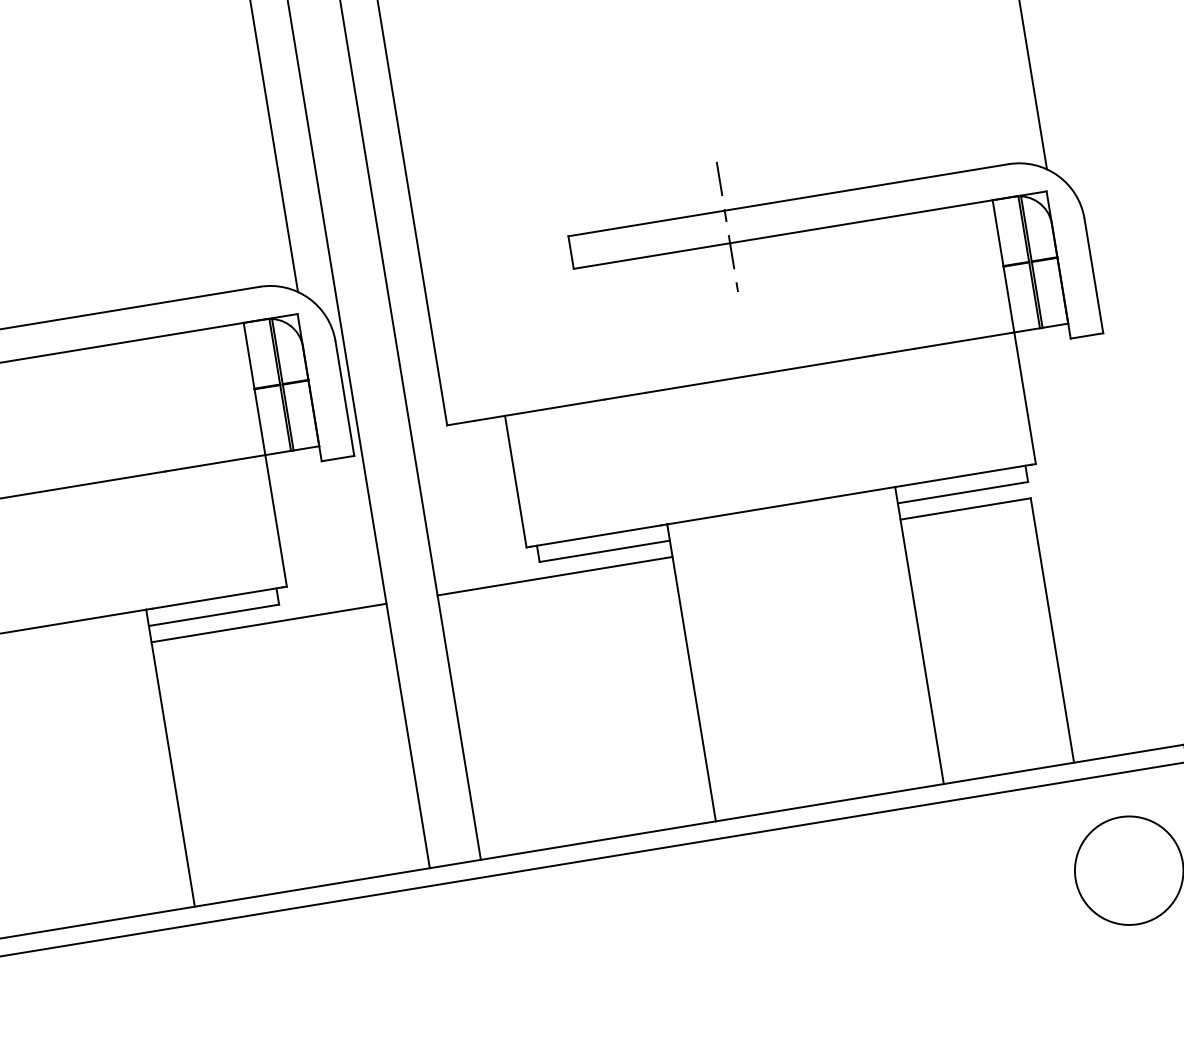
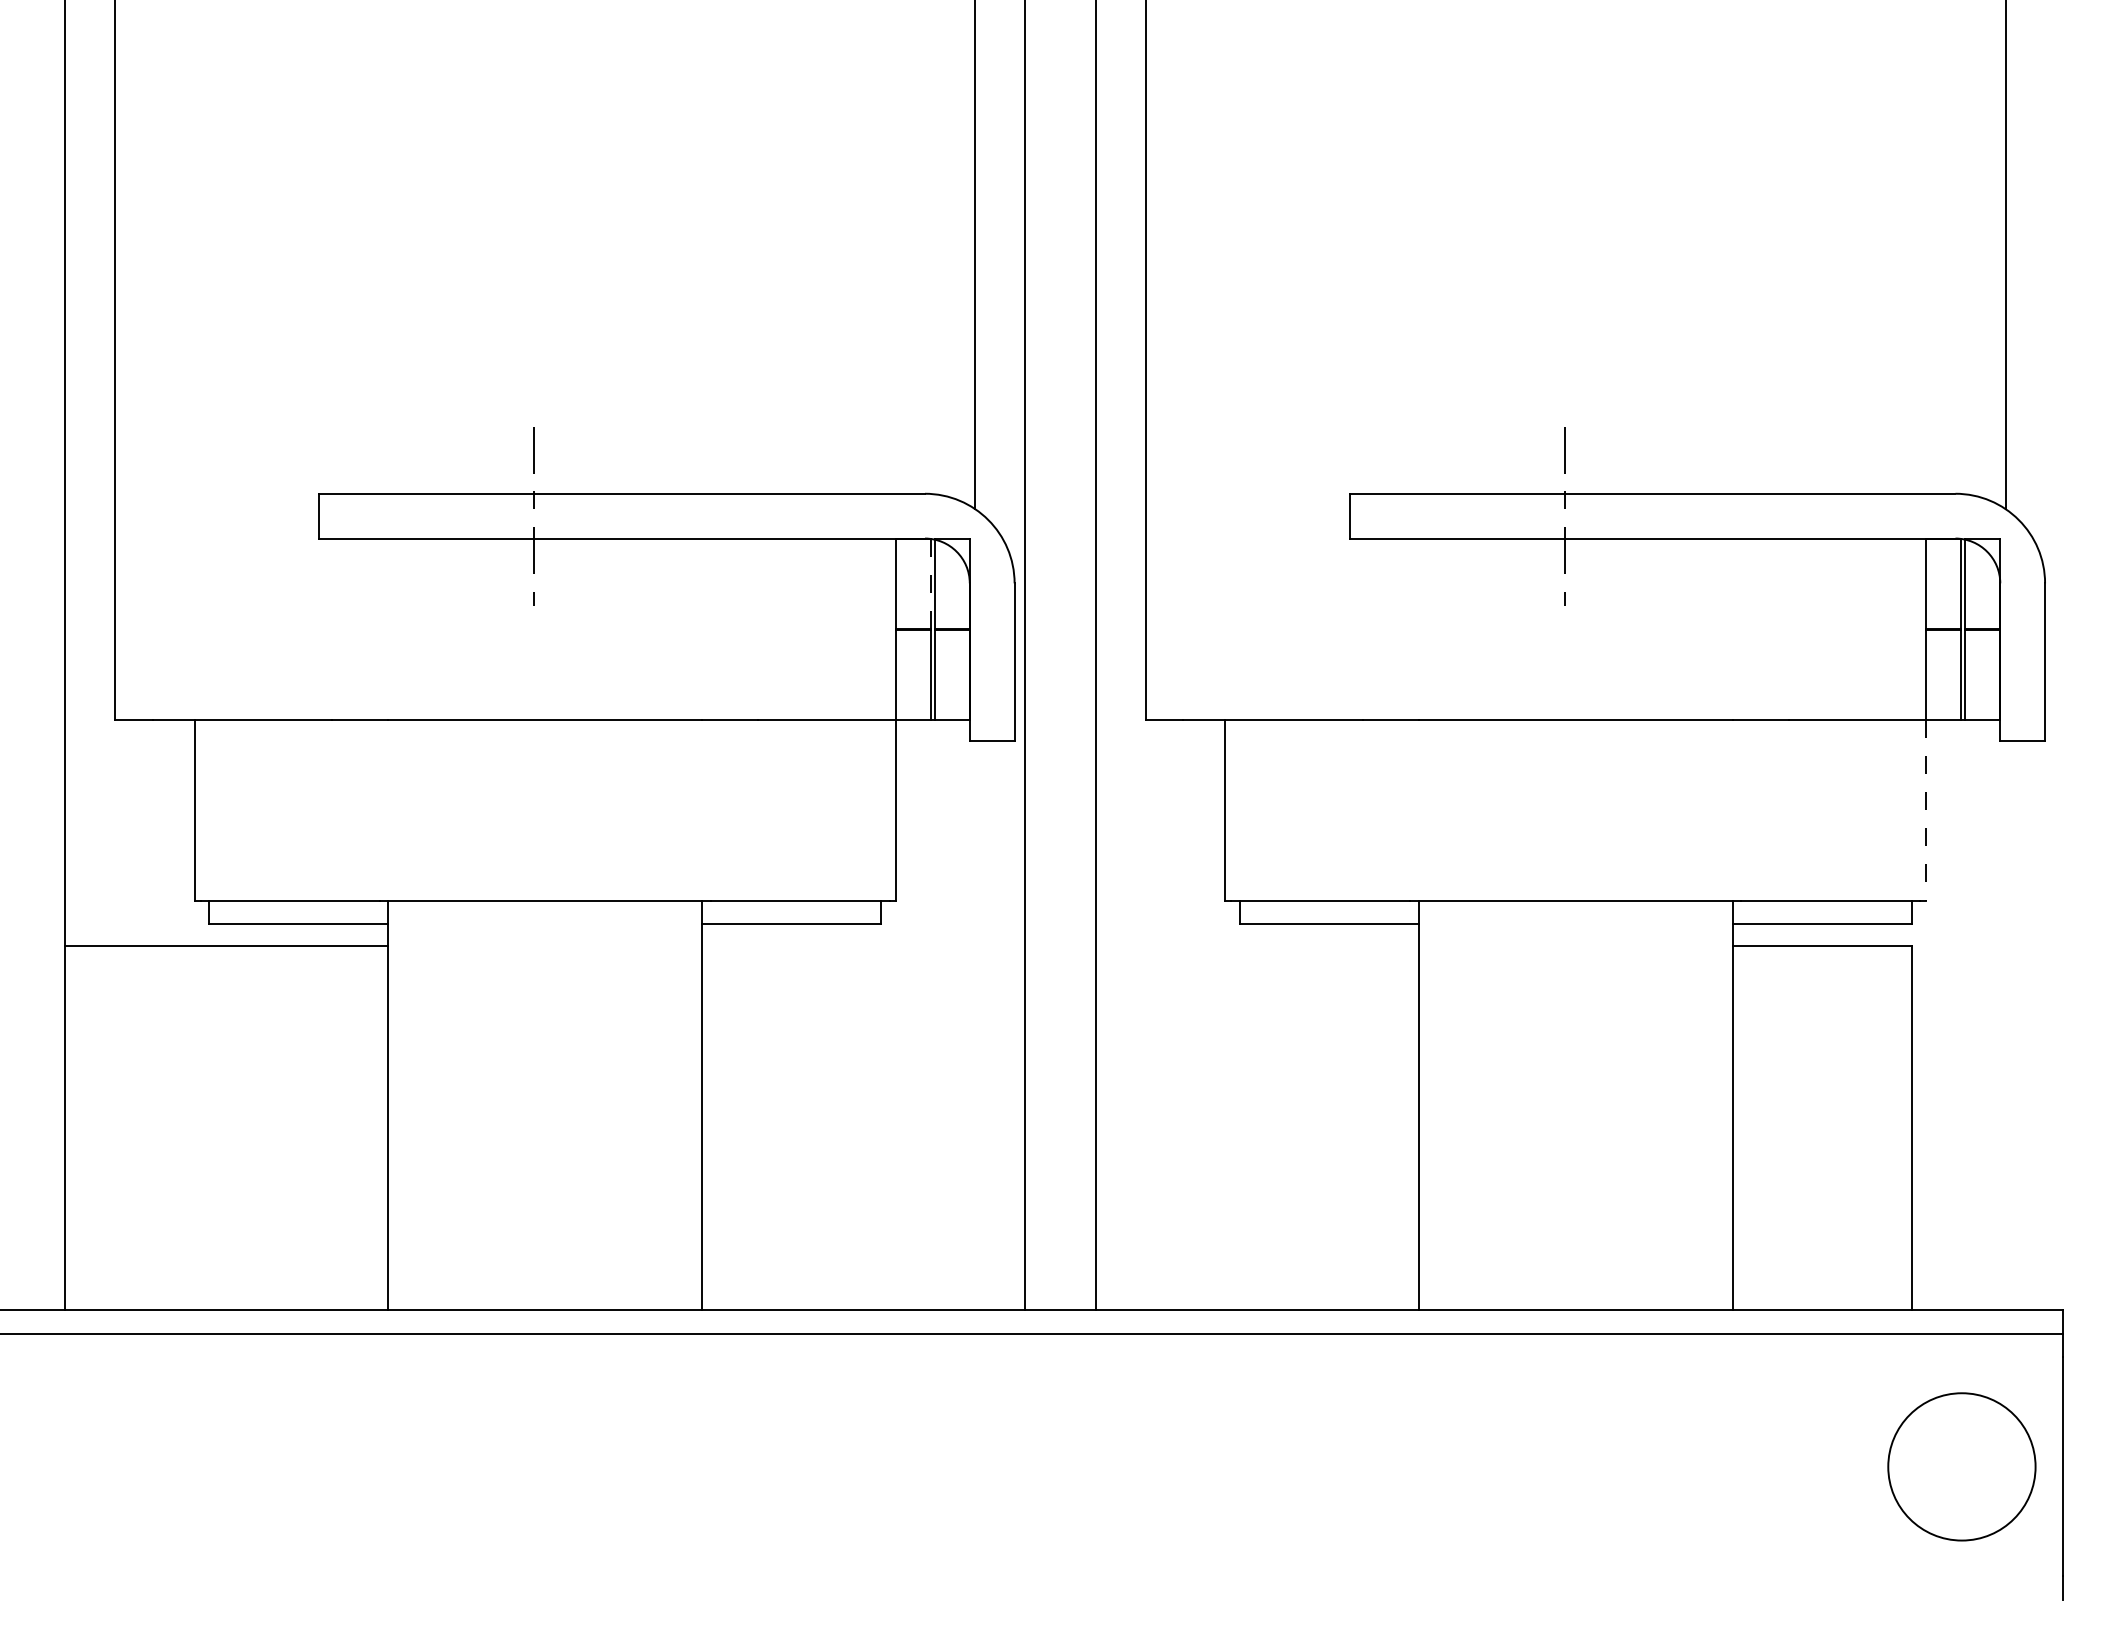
line: (274, 351) -> (930, 583), solid -> dashed
line: (1025, 397) -> (1926, 810), solid -> dashed
line: (554, 576) -> (1256, 946), removed
line: (268, 623) -> (863, 946), removed

